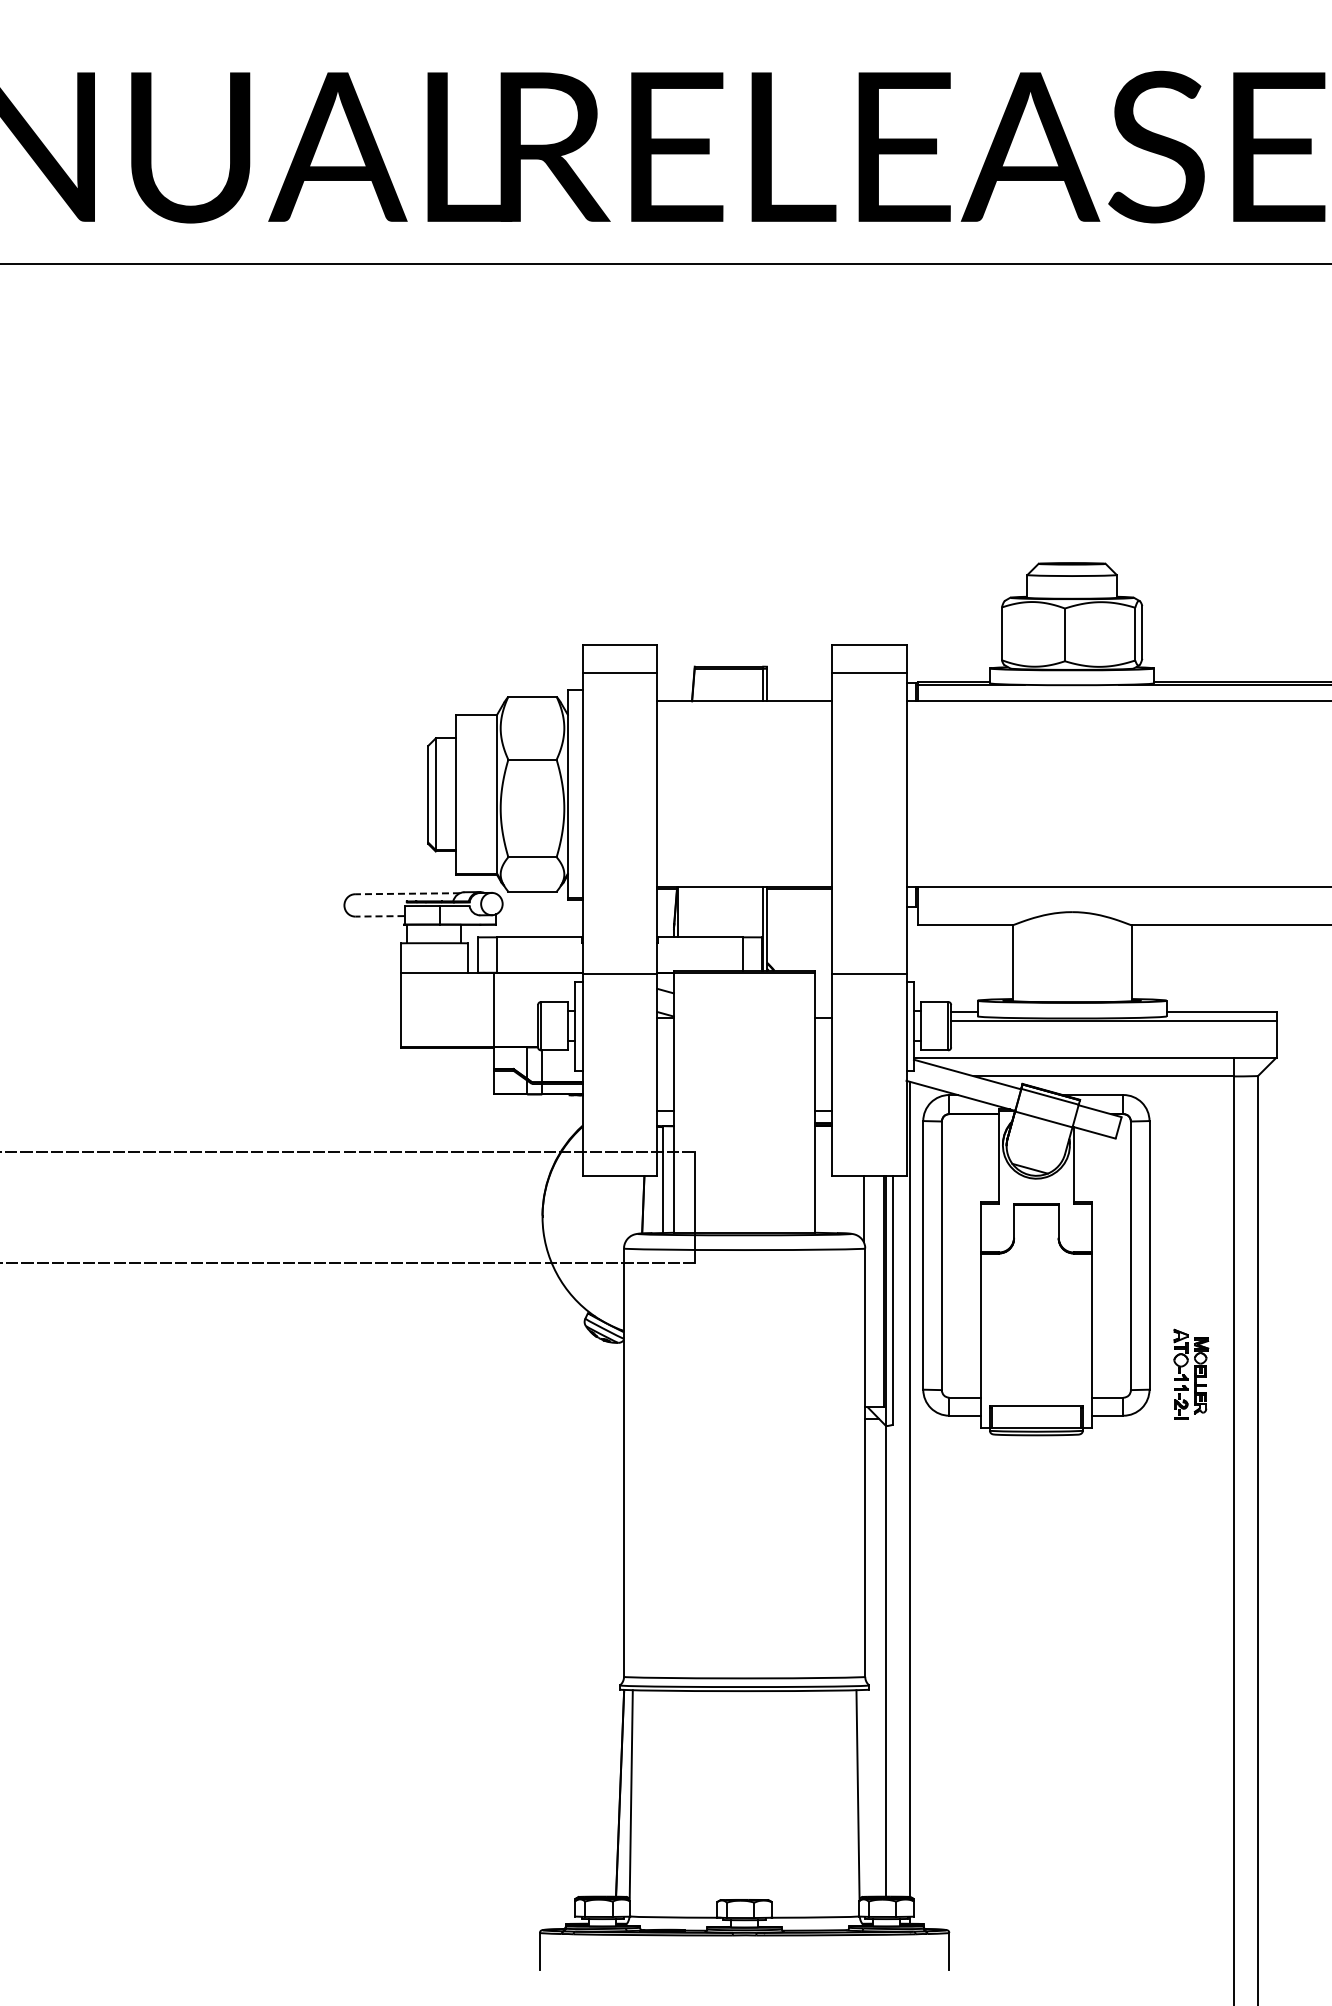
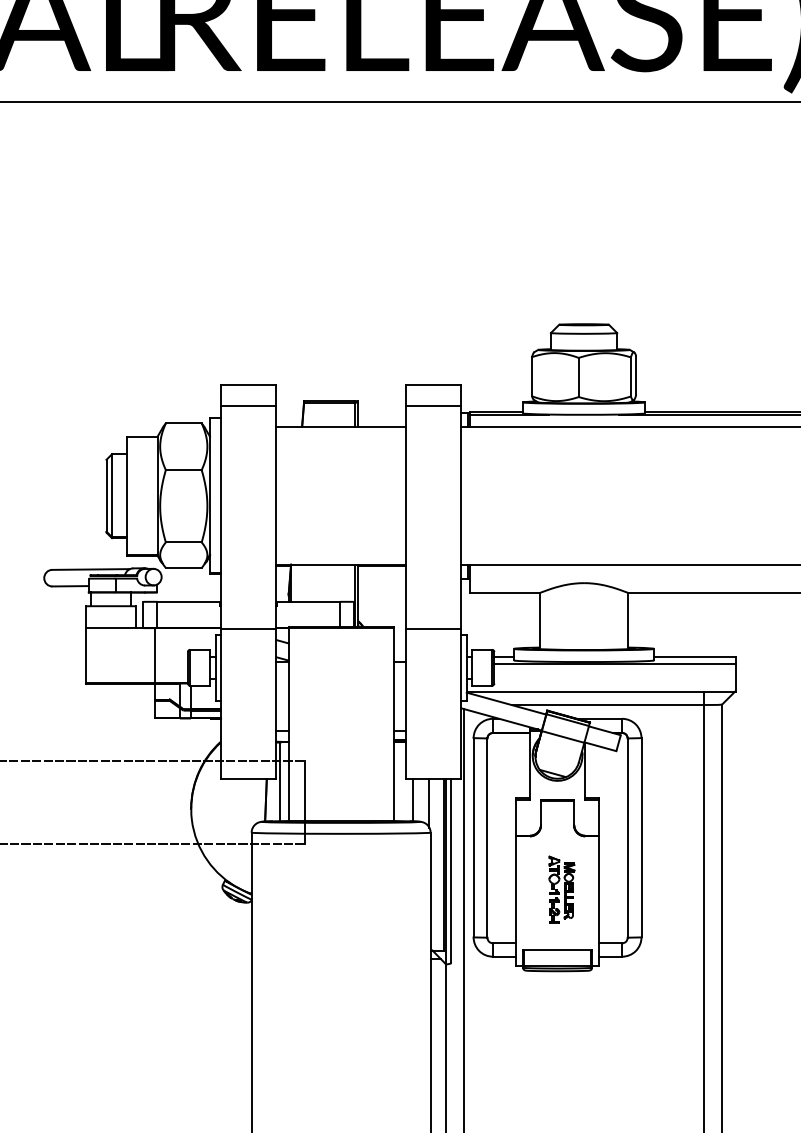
line: (407, 893) -> (91, 569), dashed -> solid
line: (379, 916) -> (70, 586), dashed -> solid
line: (841, 1204) -> (412, 800), added
part: (1191, 1373) -> (562, 889), moved

